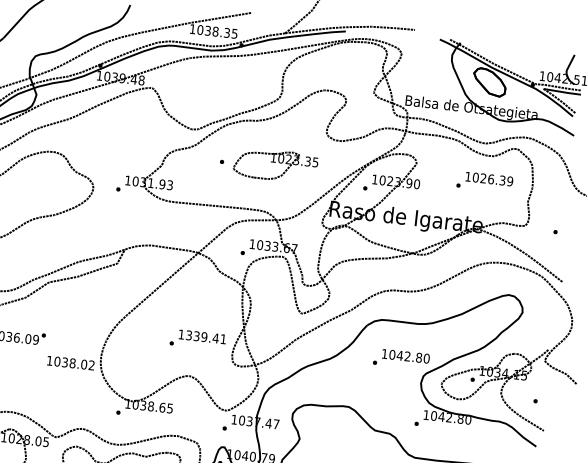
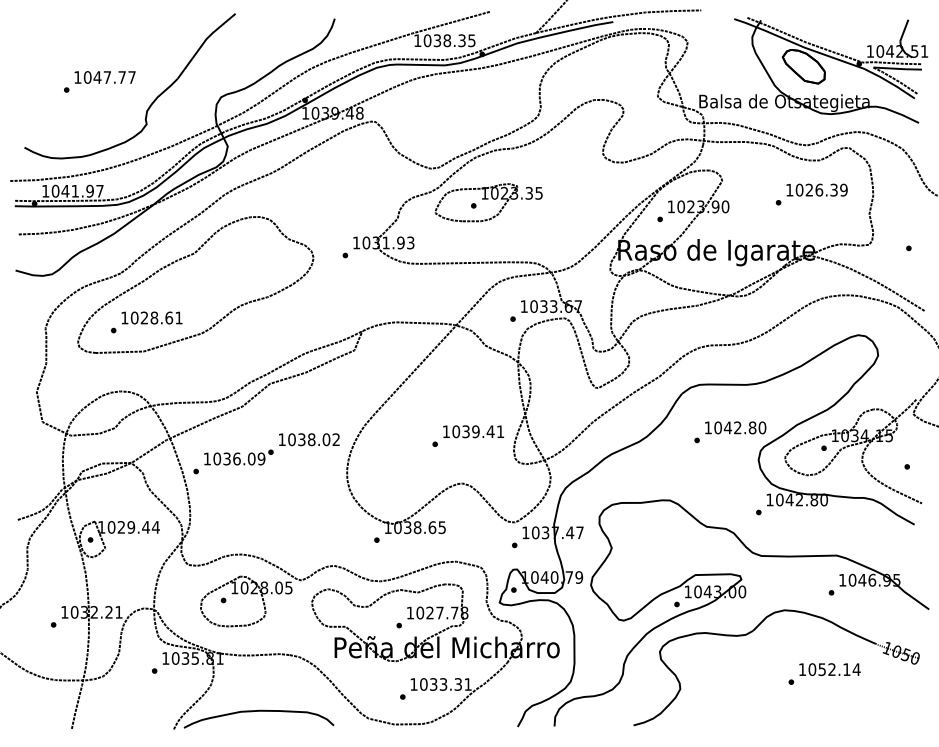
part: (275, 165) -> (488, 202), moved
text: (189, 335) -> (456, 431), 1339.41 -> 1039.41
text: (71, 362) -> (309, 439), moved

